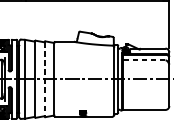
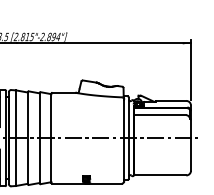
line: (143, 60) -> (159, 115), dashed -> solid
line: (44, 79) -> (39, 138), dashed -> solid

